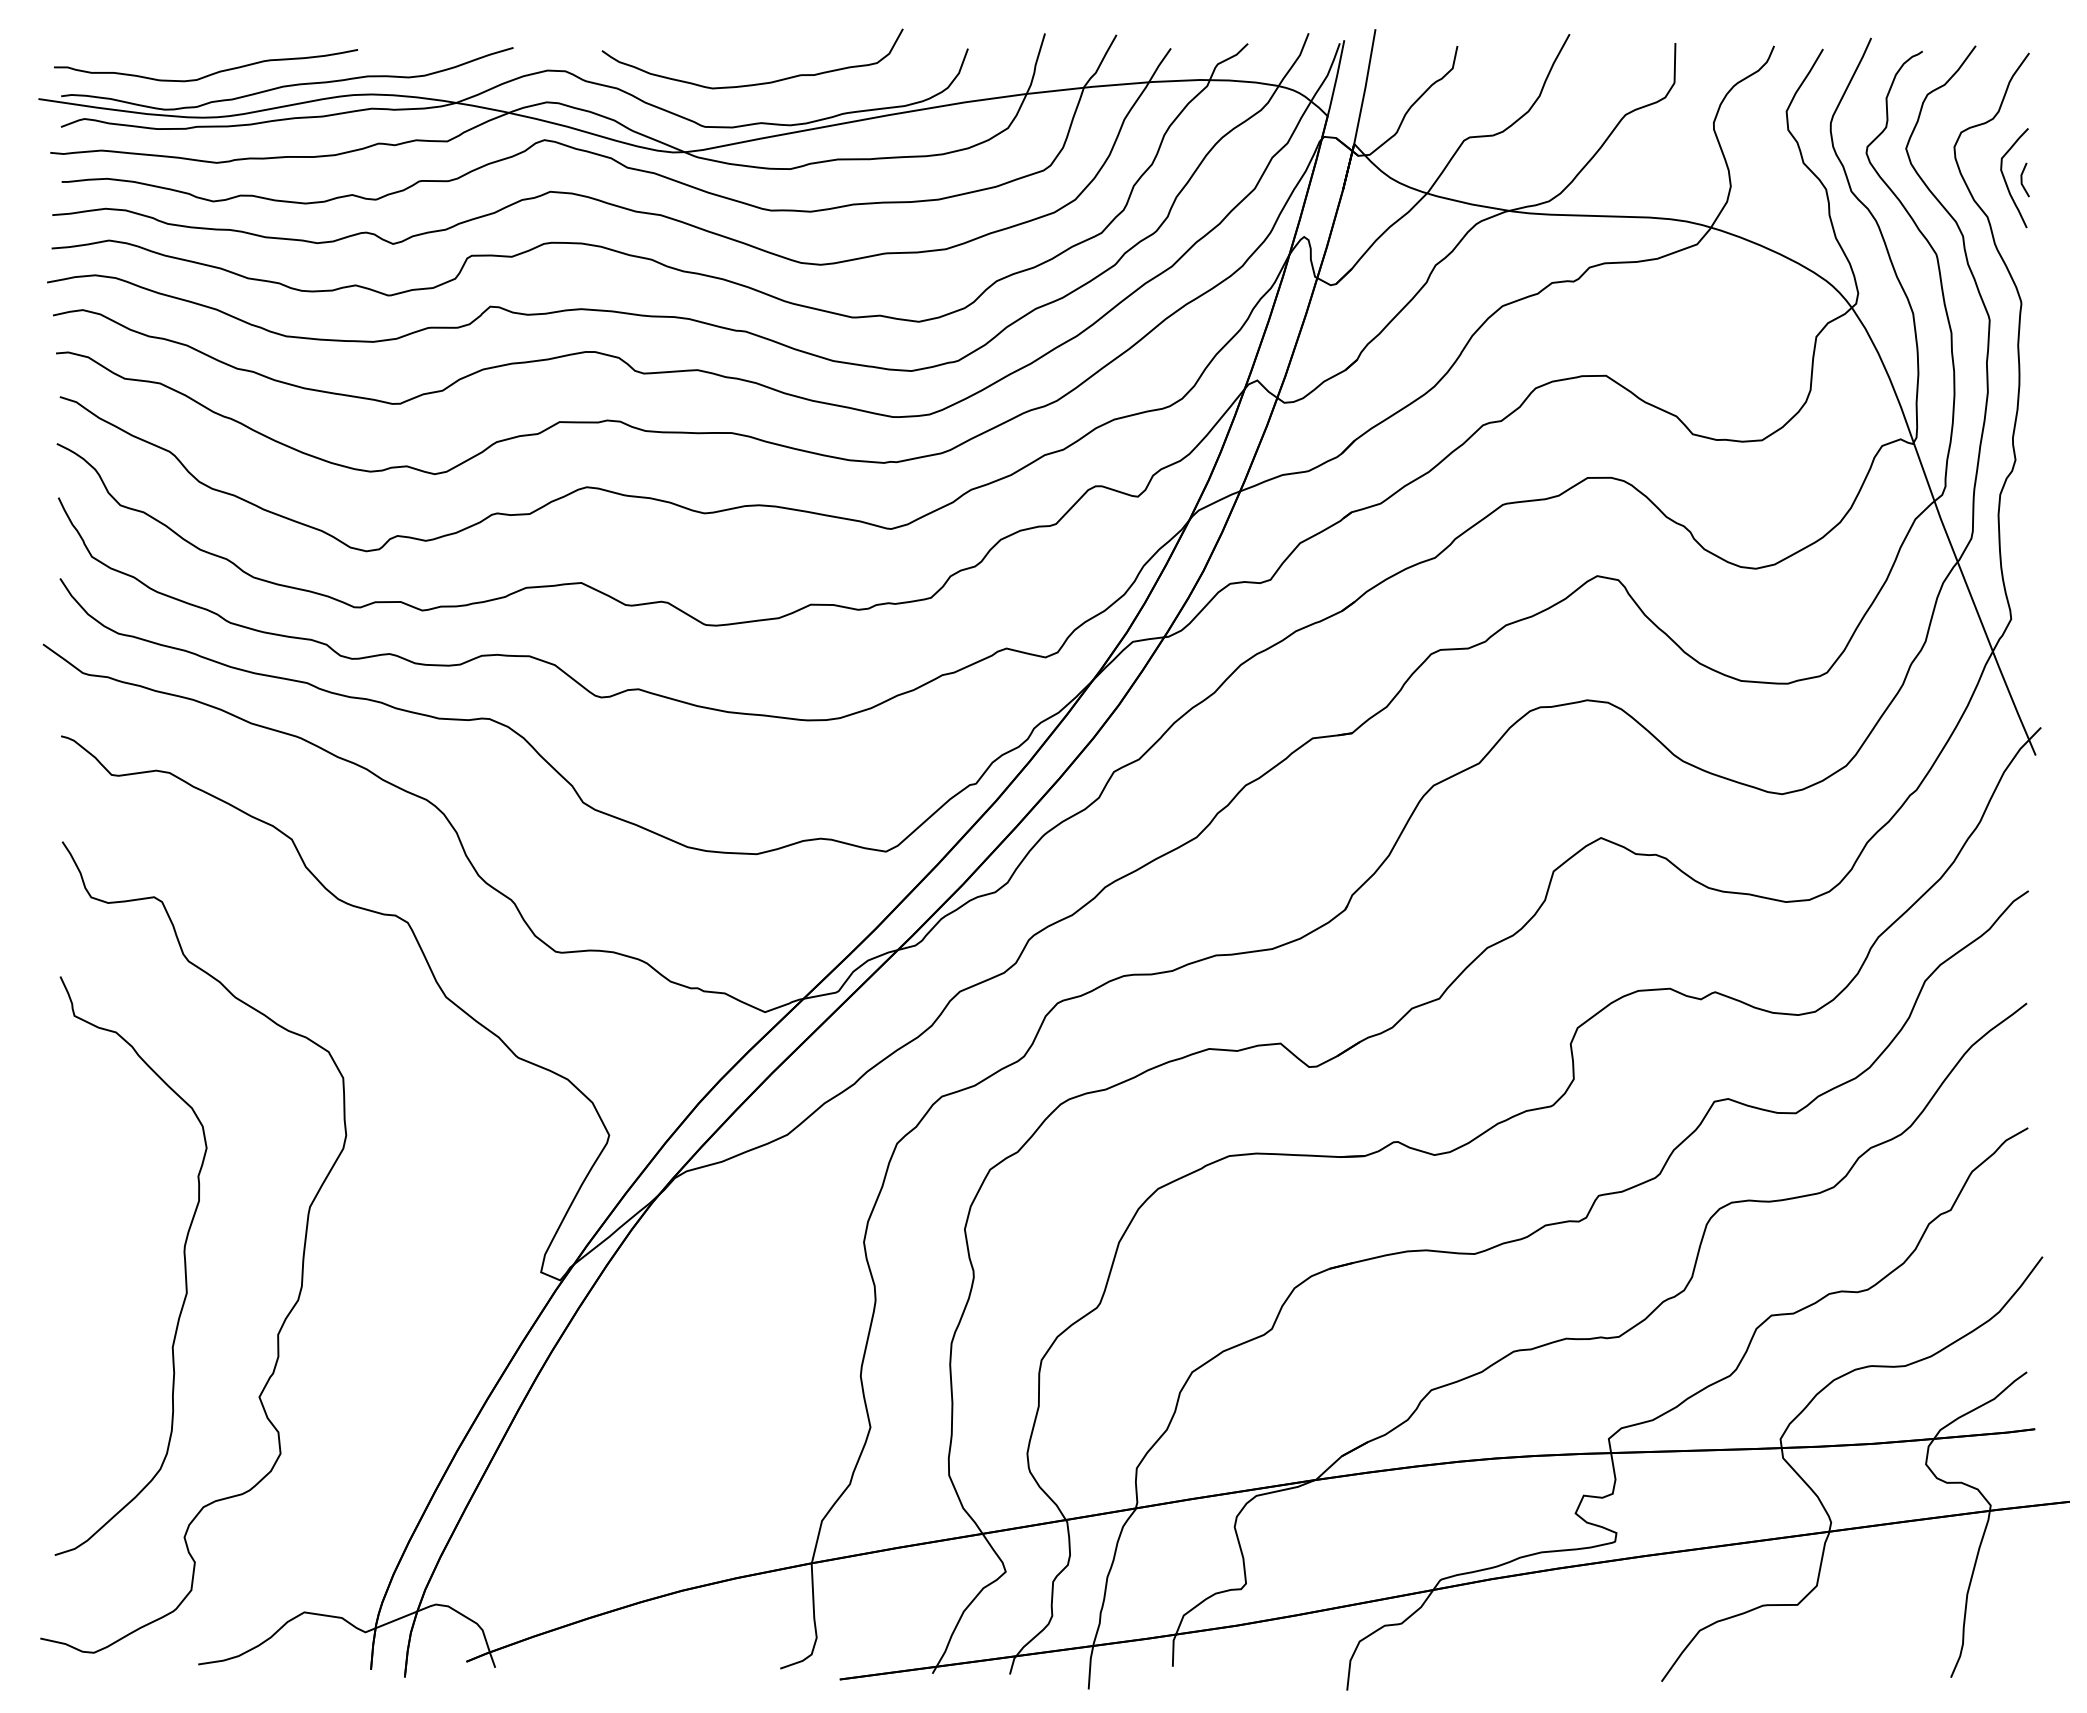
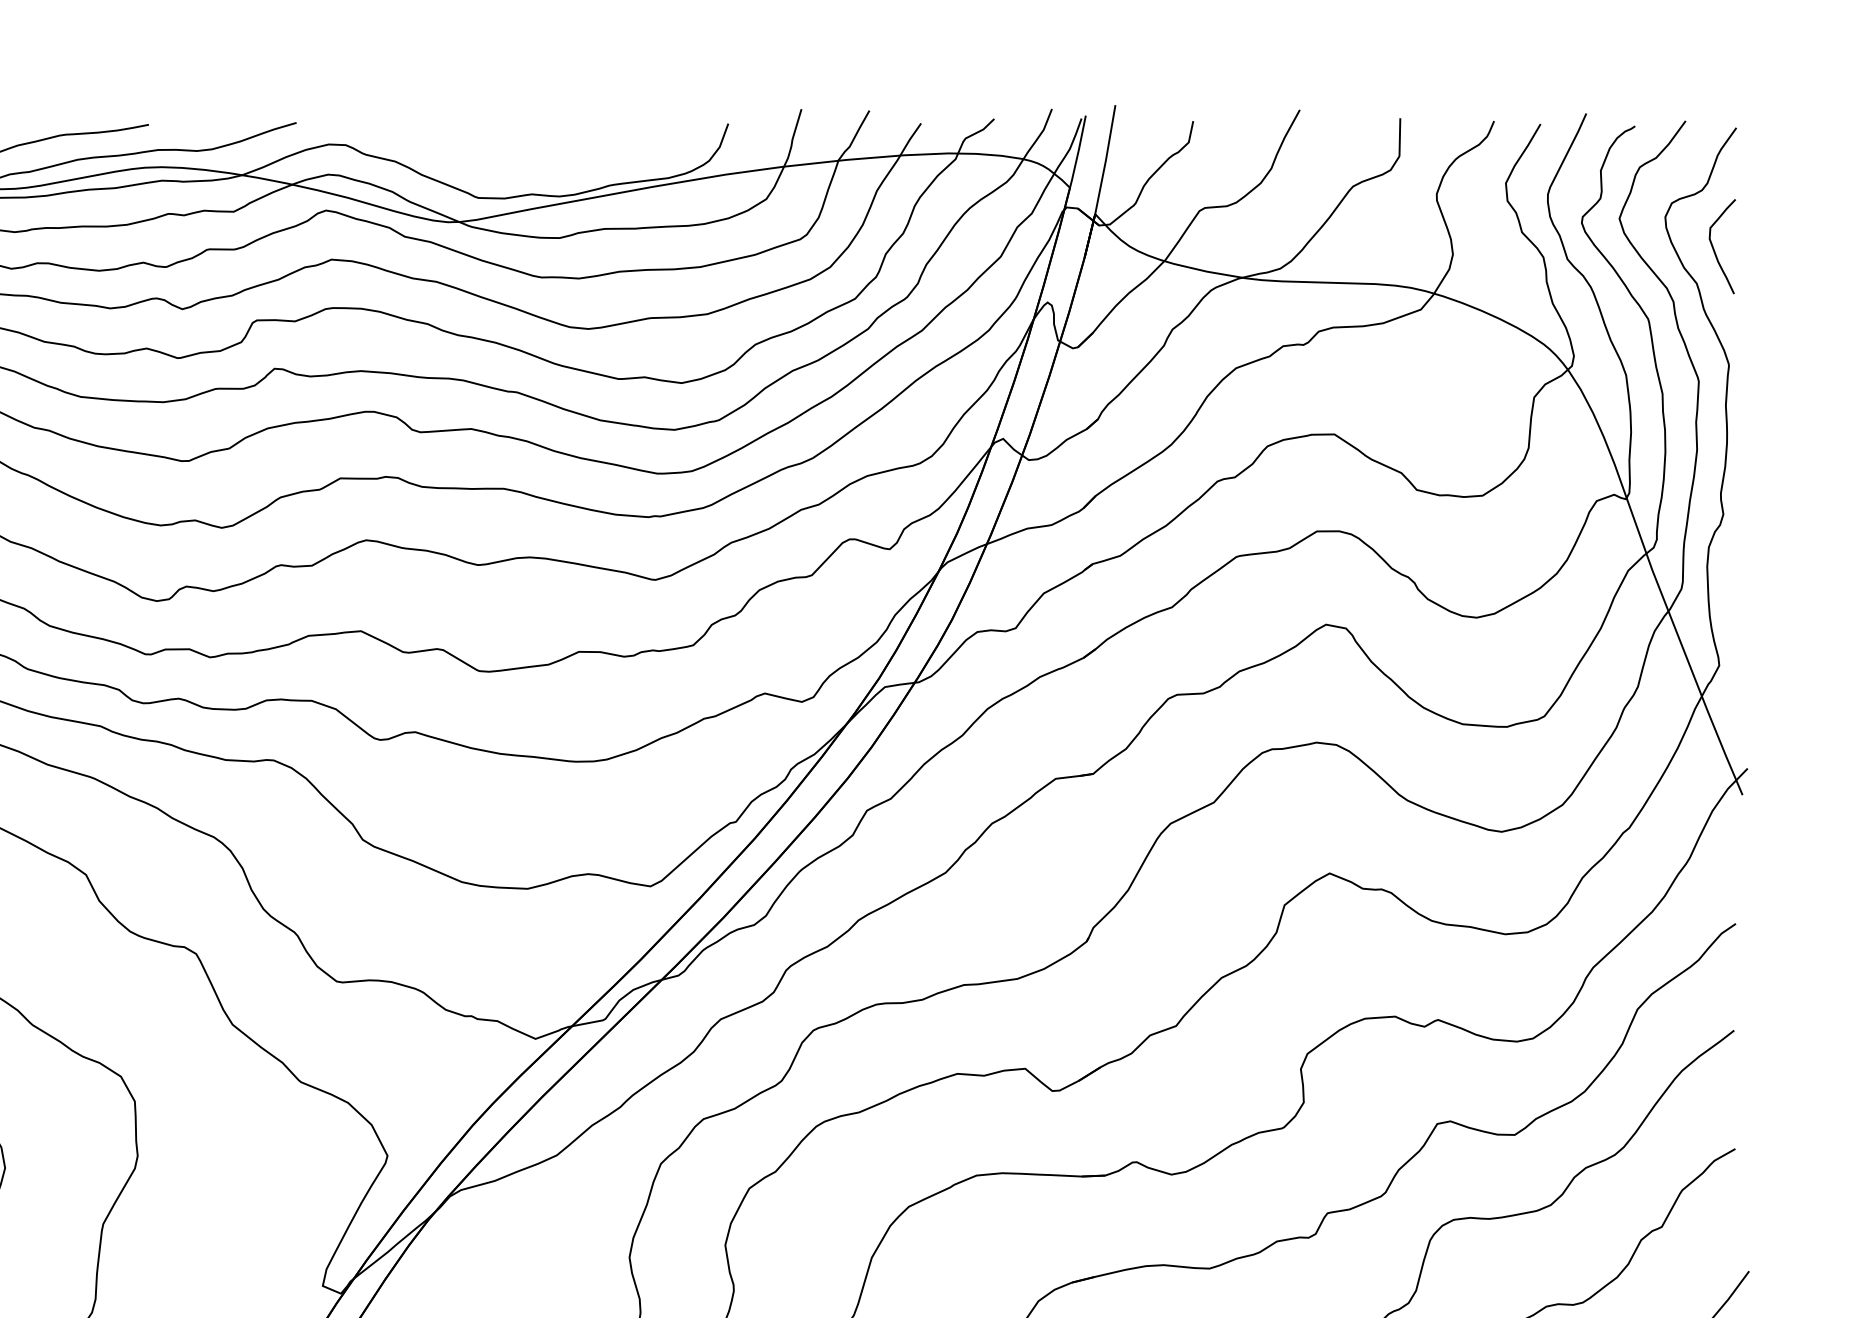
curve: (755, 83) -> (526, 156), removed
line: (2022, 179) -> (1730, 247), removed

